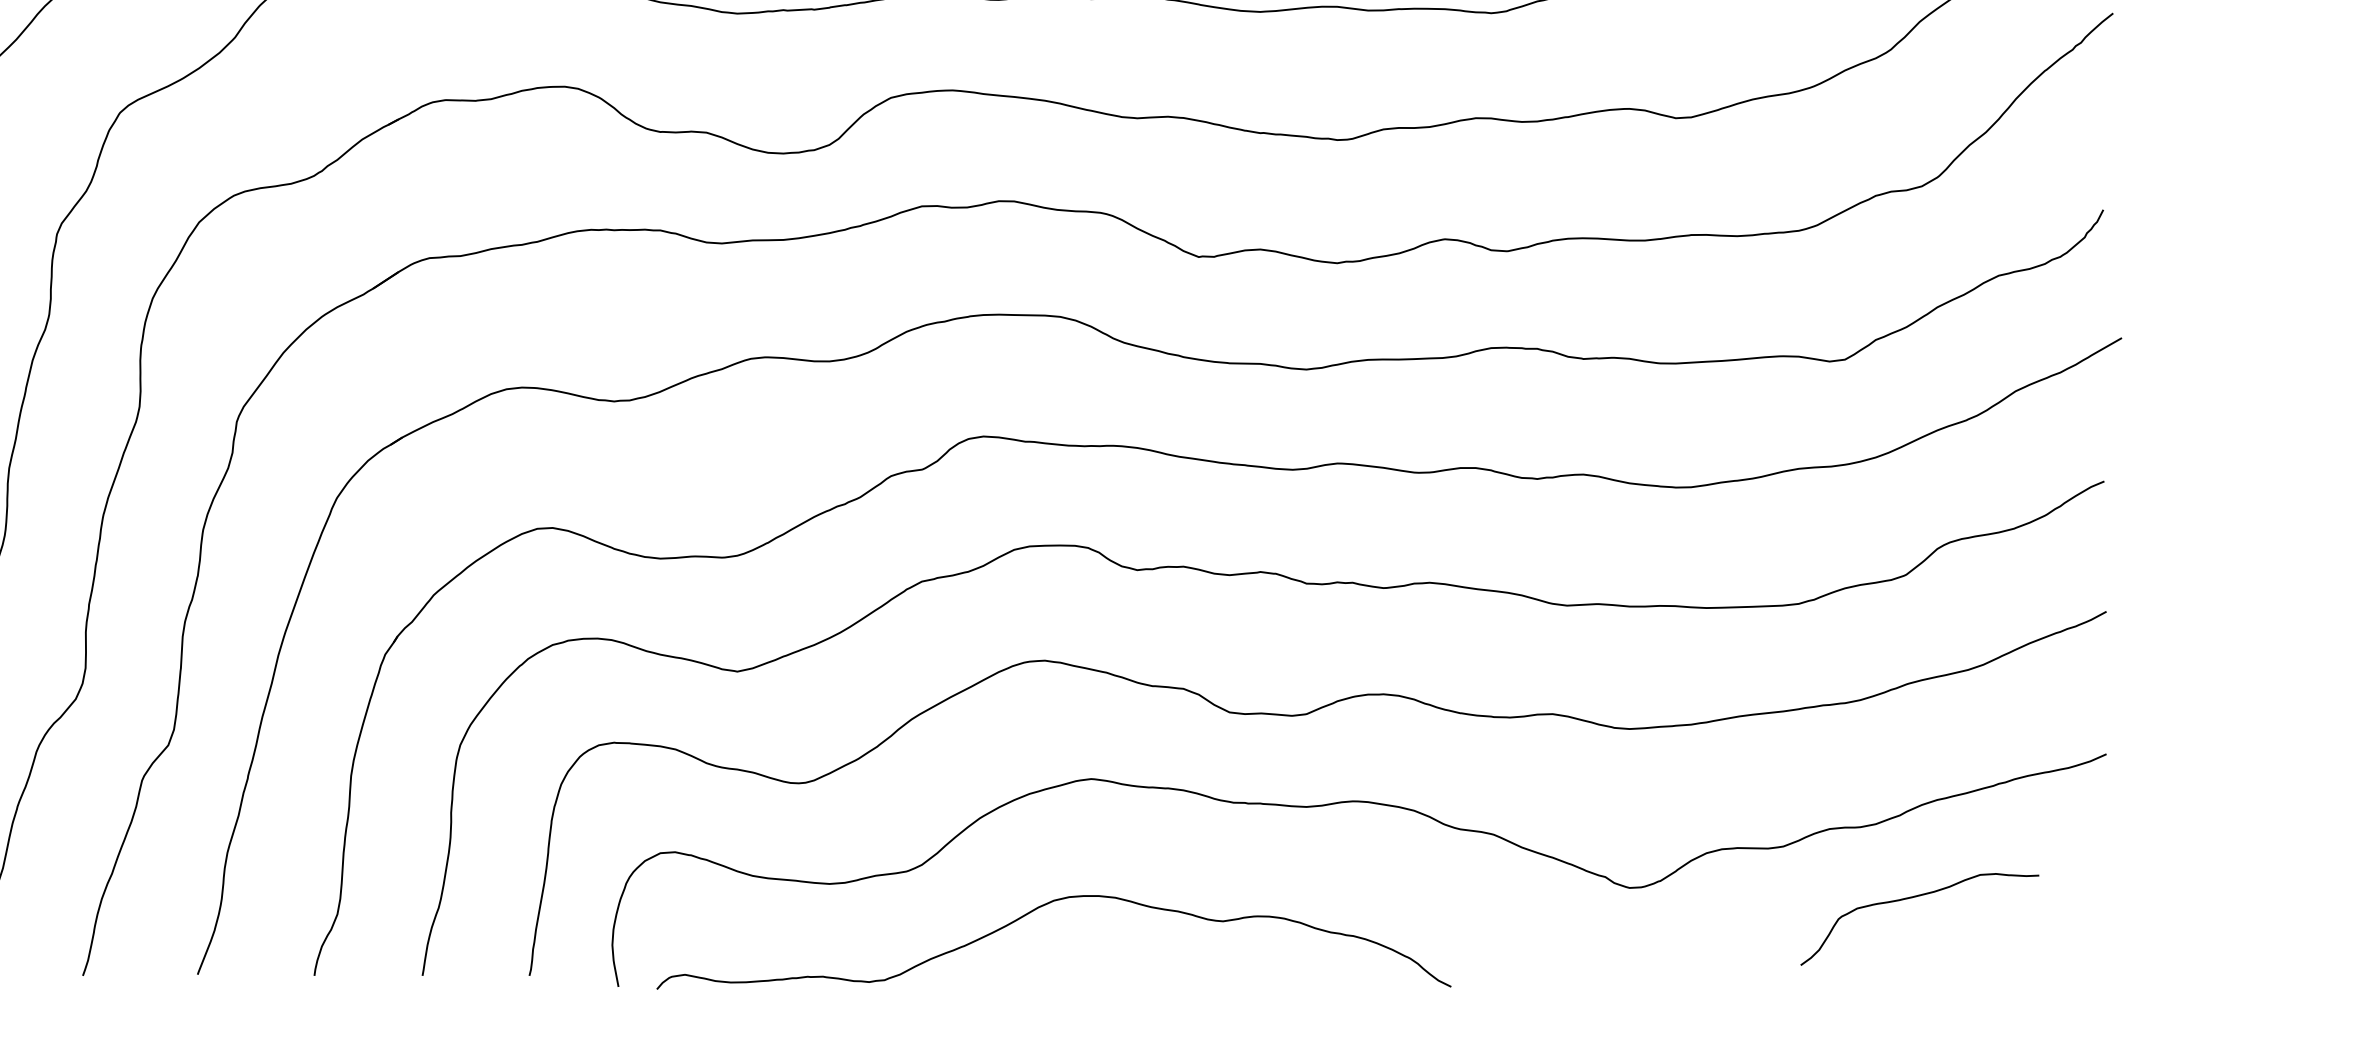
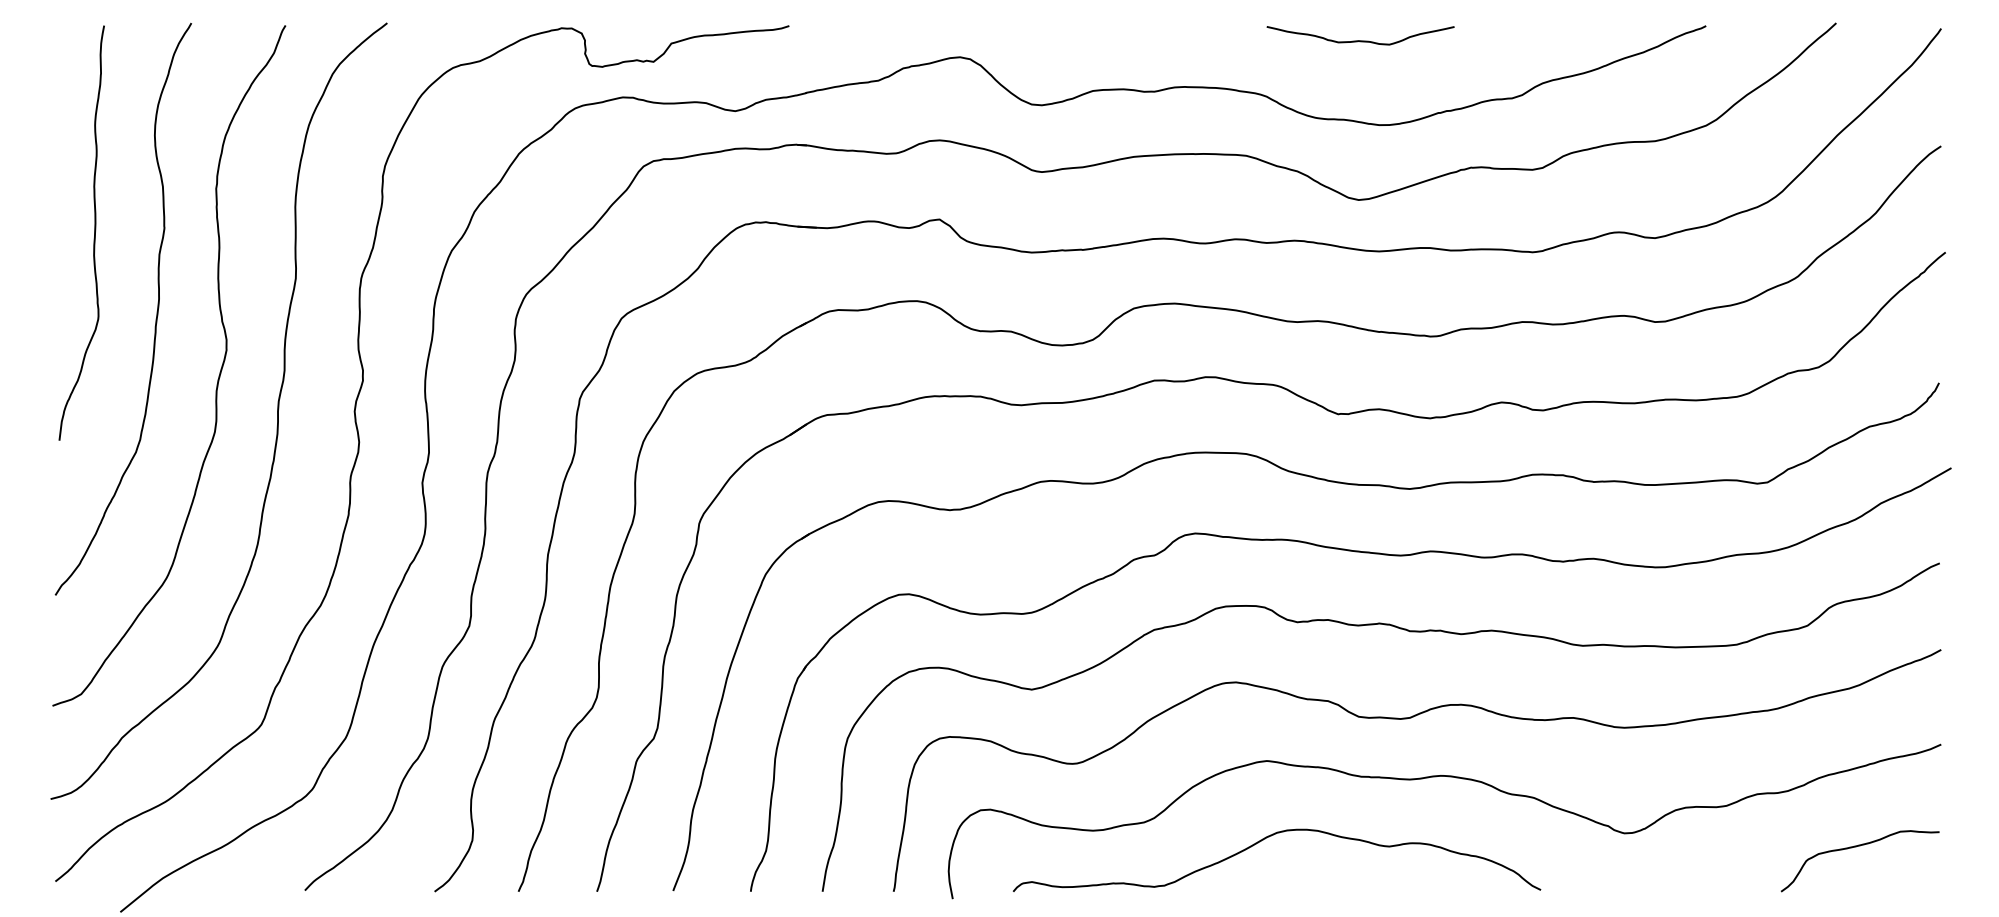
curve: (1914, 898) -> (1856, 847), moved
curve: (1036, 910) -> (1265, 839), moved

